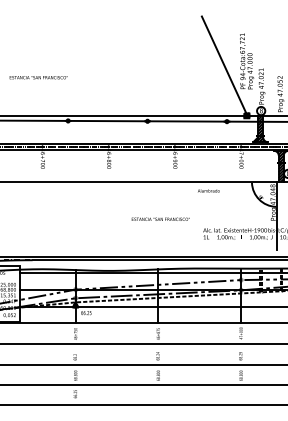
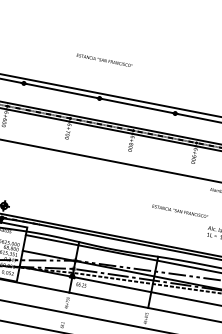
text: (38, 77) -> (104, 60), moved
text: (160, 218) -> (180, 210), moved

